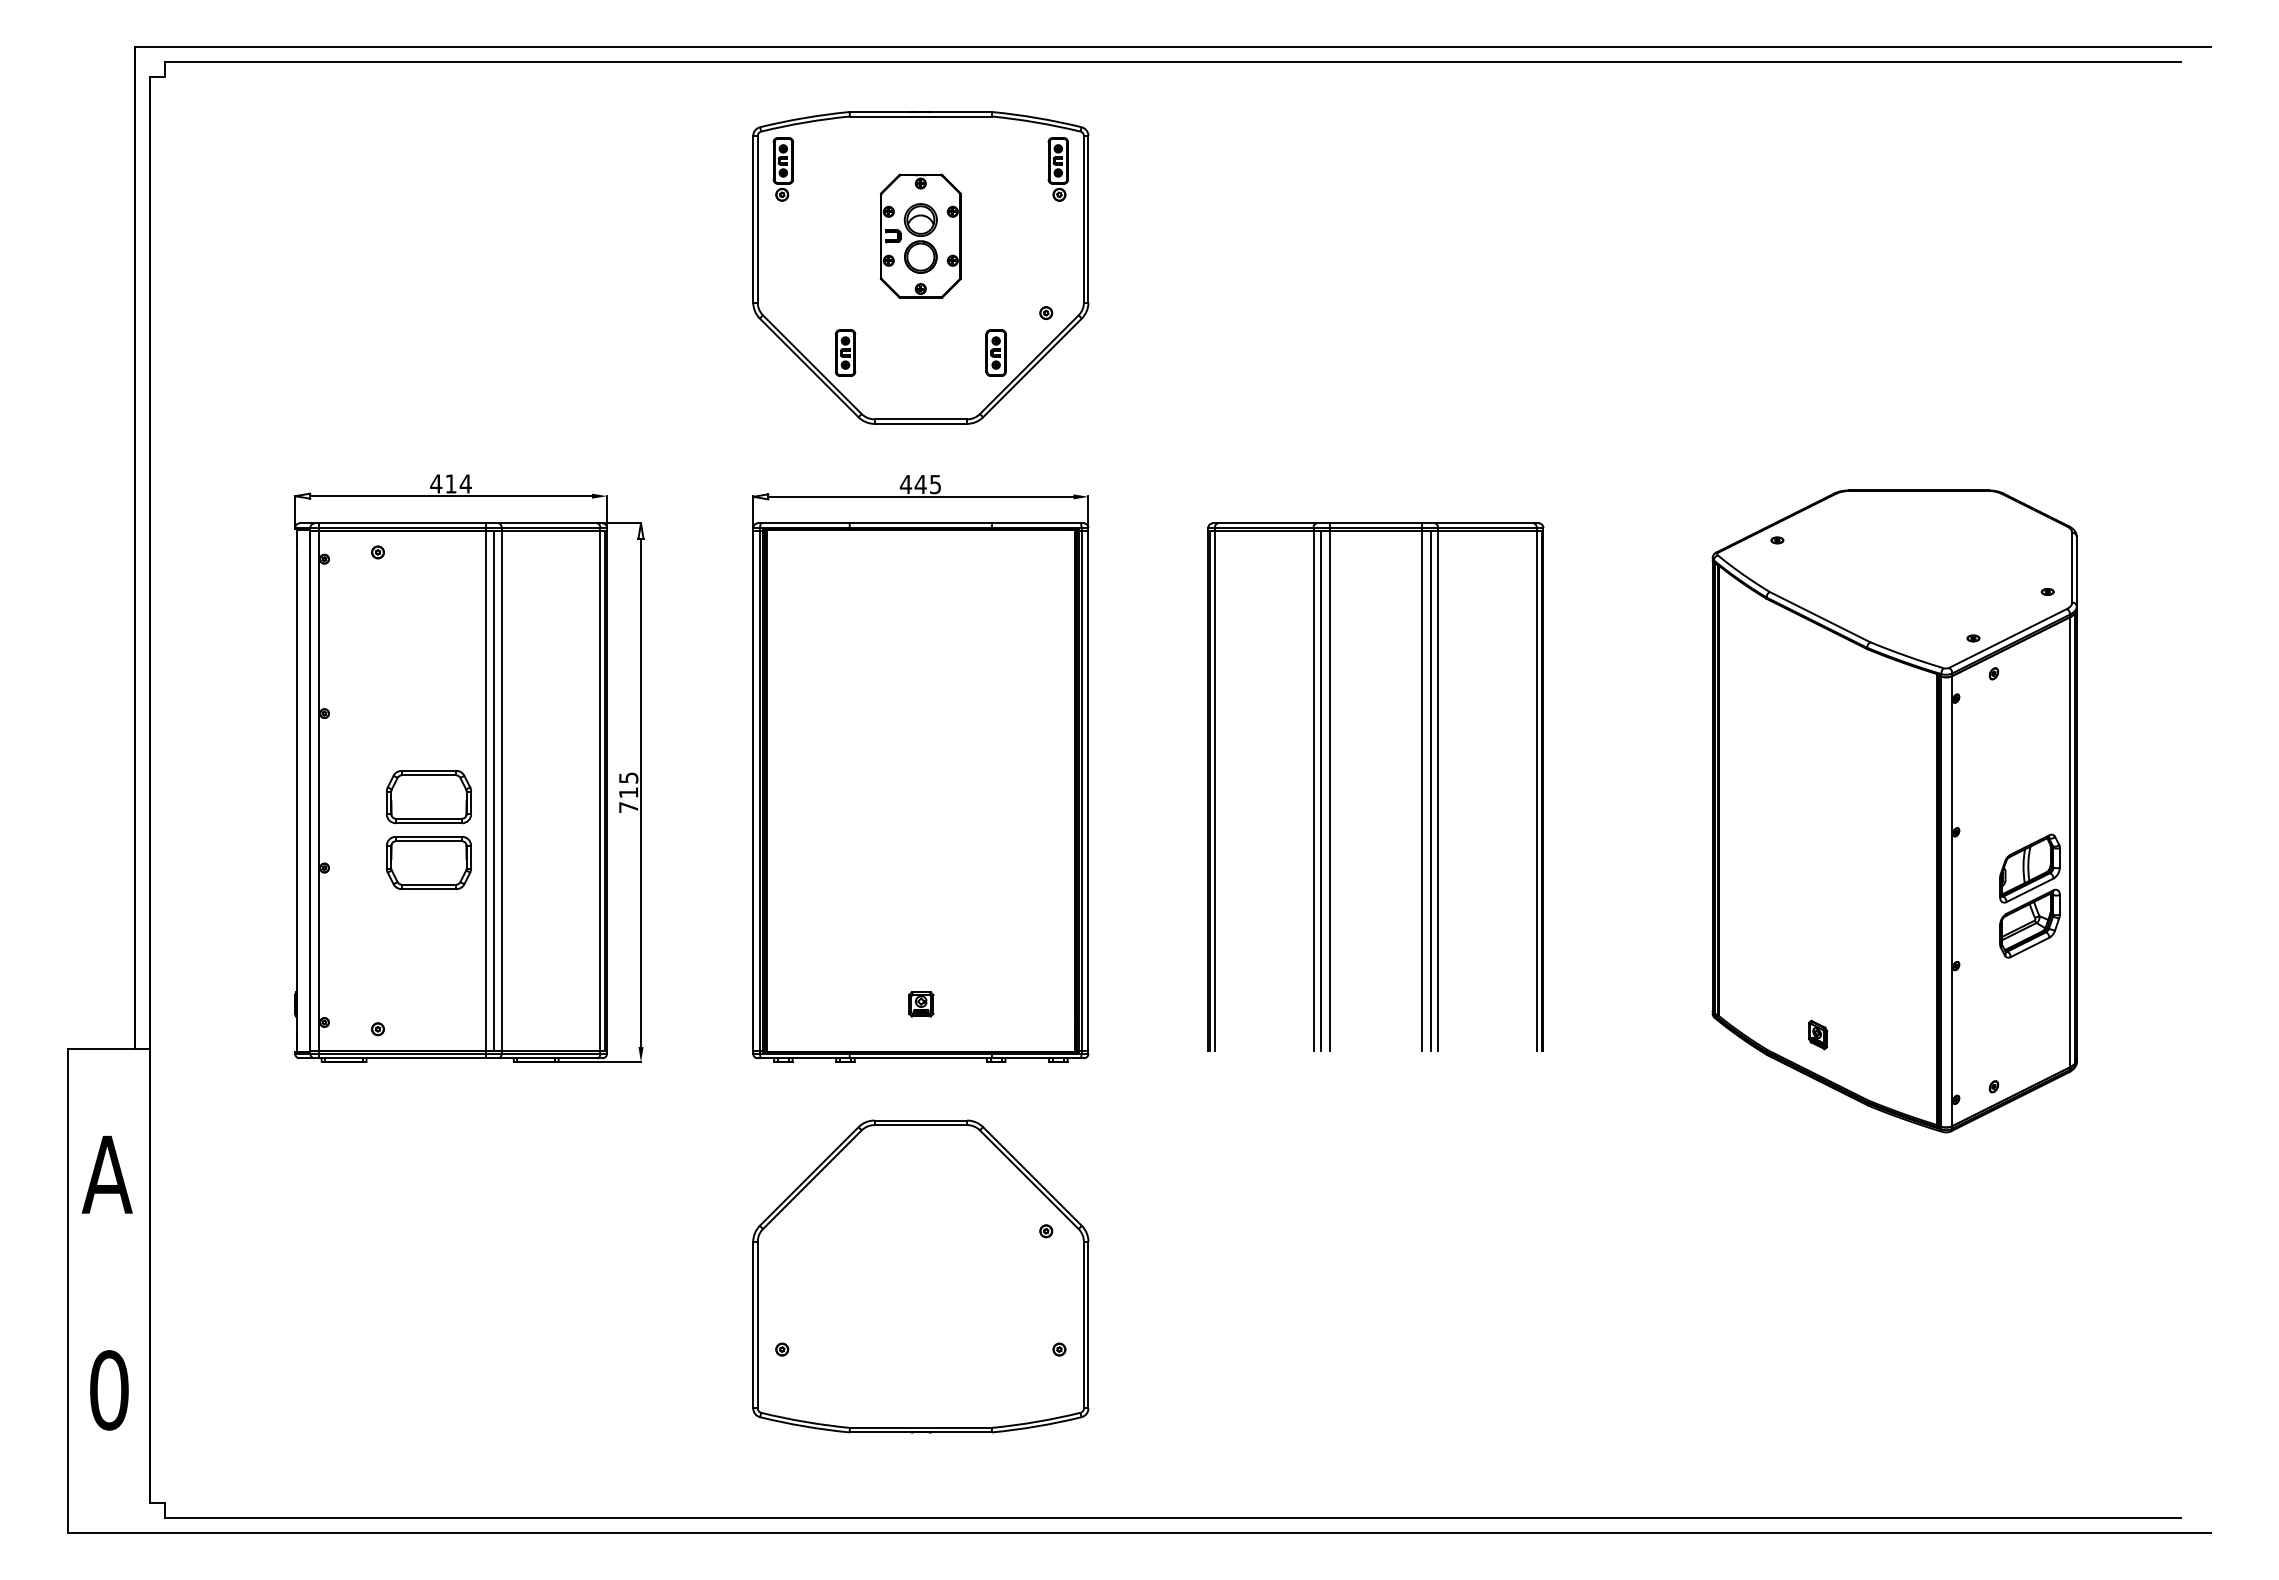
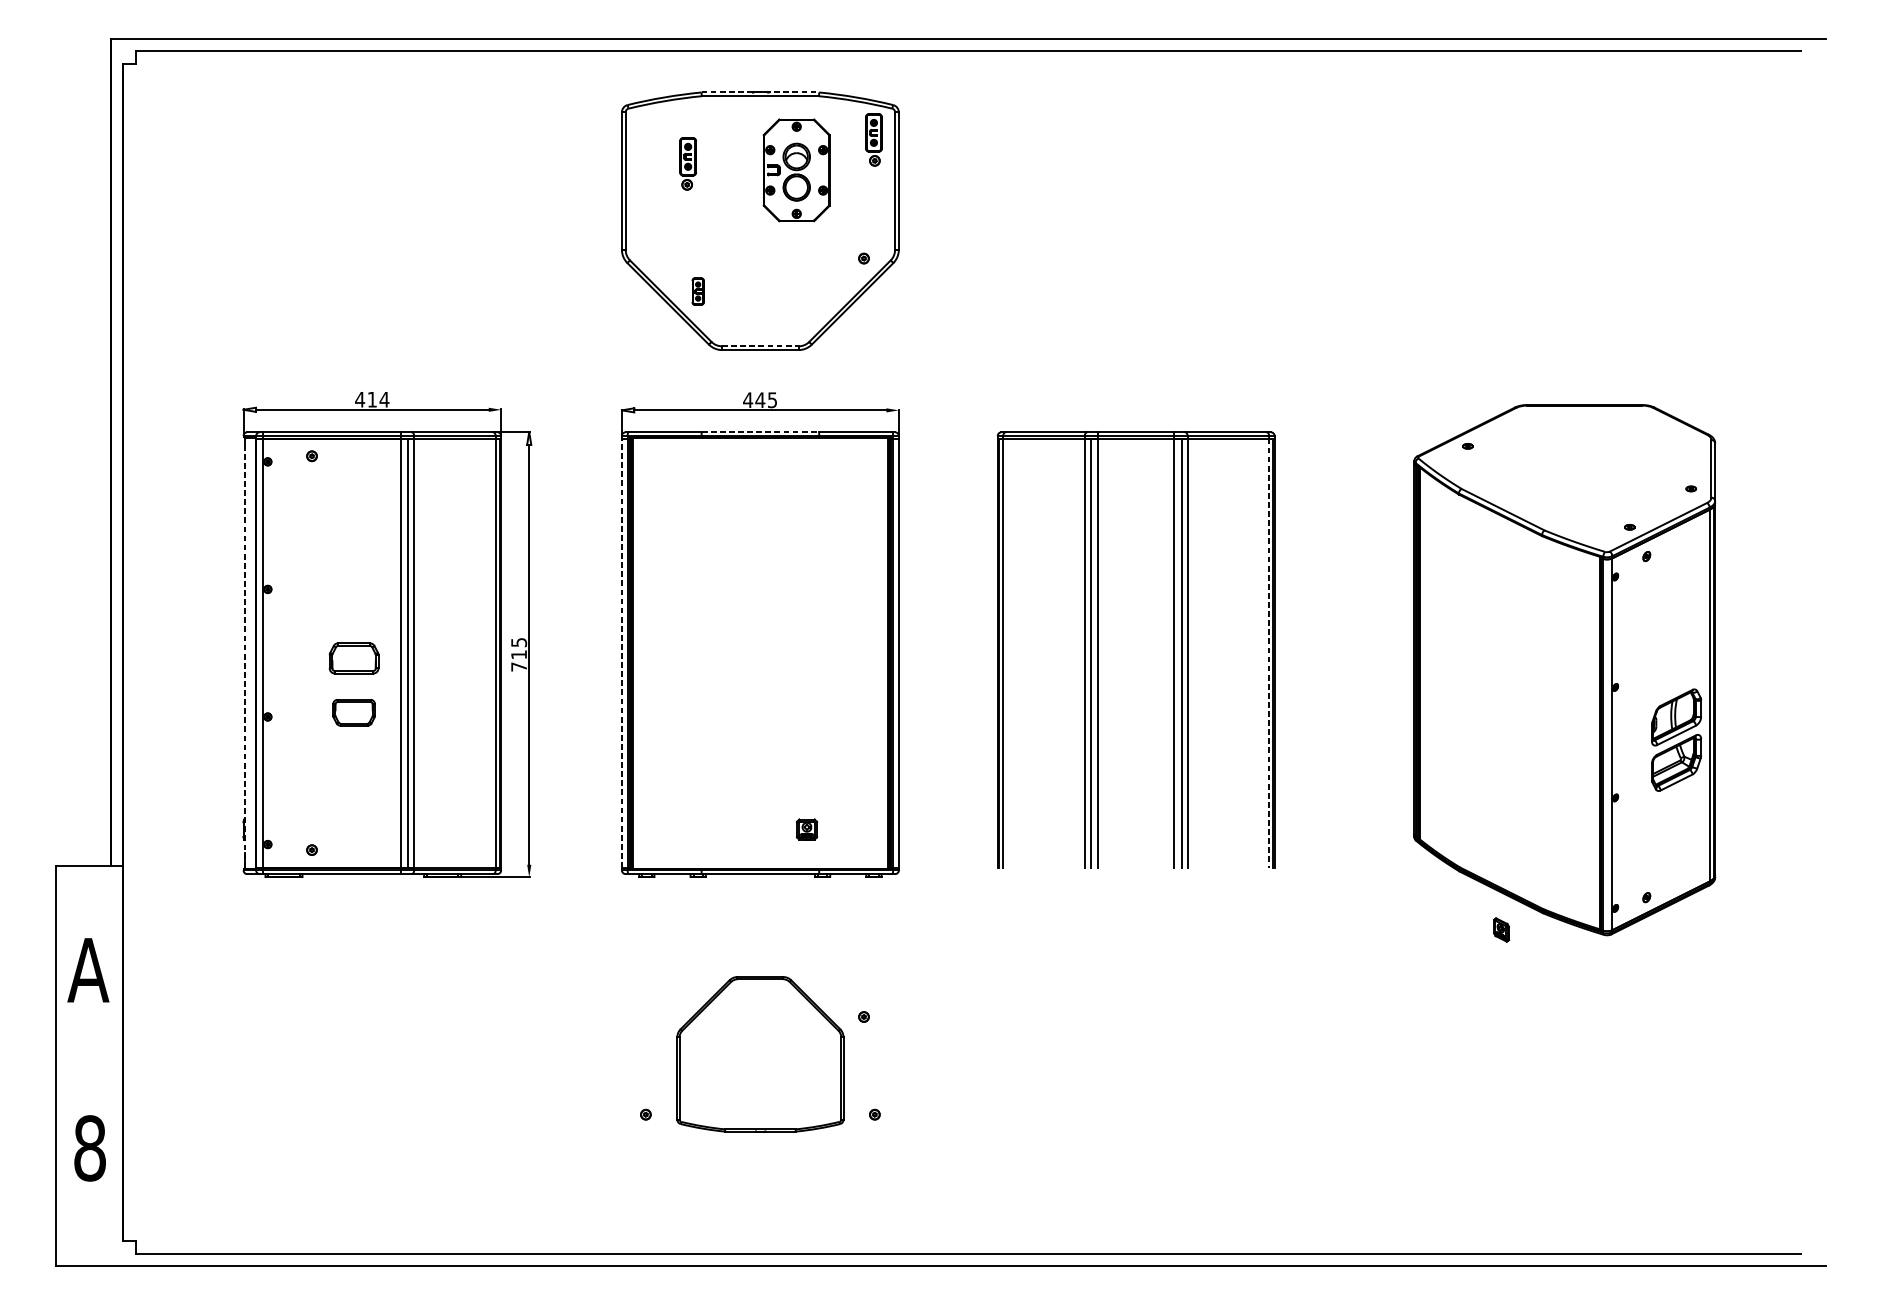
line: (921, 112) -> (760, 92), solid -> dashed
part: (782, 169) -> (687, 163), moved
part: (920, 235) -> (796, 169), moved
part: (845, 352) -> (698, 291), size x0.7
part: (995, 352) -> (822, 291), removed
line: (921, 419) -> (760, 346), solid -> dashed
line: (920, 523) -> (760, 432), solid -> dashed
line: (753, 790) -> (622, 652), solid -> dashed
line: (1536, 790) -> (1268, 652), solid -> dashed
line: (297, 797) -> (245, 658), solid -> dashed
part: (428, 797) -> (353, 658), size x0.7
part: (428, 862) -> (353, 712), size x0.6
part: (921, 1004) -> (807, 829), moved
part: (1818, 1035) -> (1501, 930), moved
part: (920, 1276) -> (760, 1054), size x0.6
text: (109, 1390) -> (90, 1148), 0 -> 8

